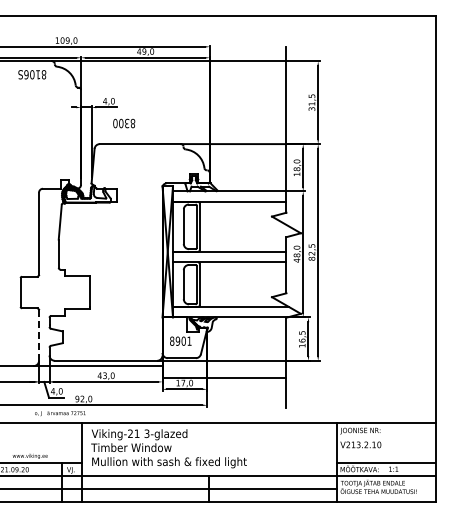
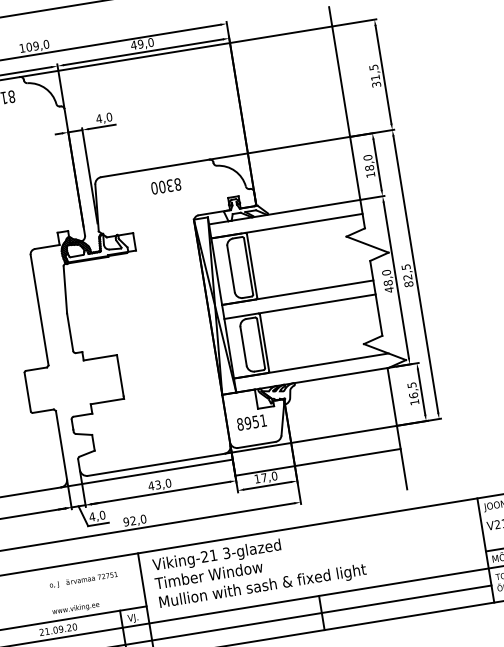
text: (124, 123) -> (166, 186), moved
line: (39, 335) -> (62, 445), dashed -> solid
text: (183, 340) -> (255, 420), 8901 -> 8951
text: (60, 413) -> (83, 580), moved

